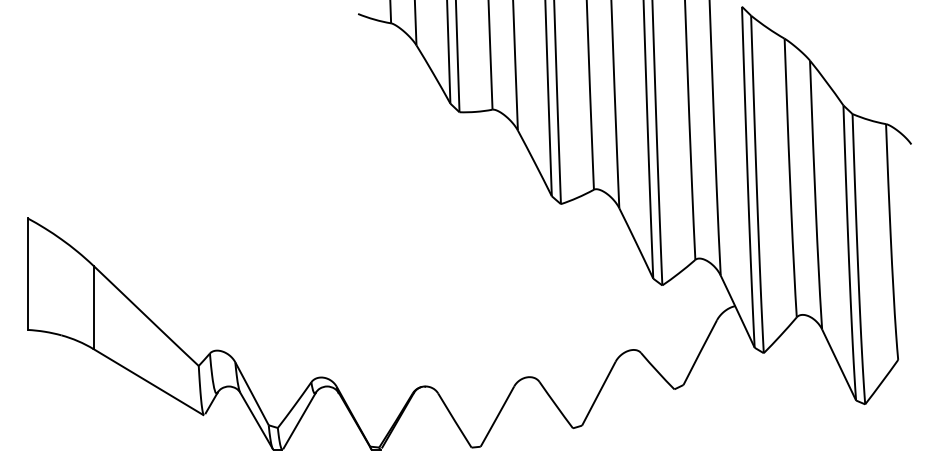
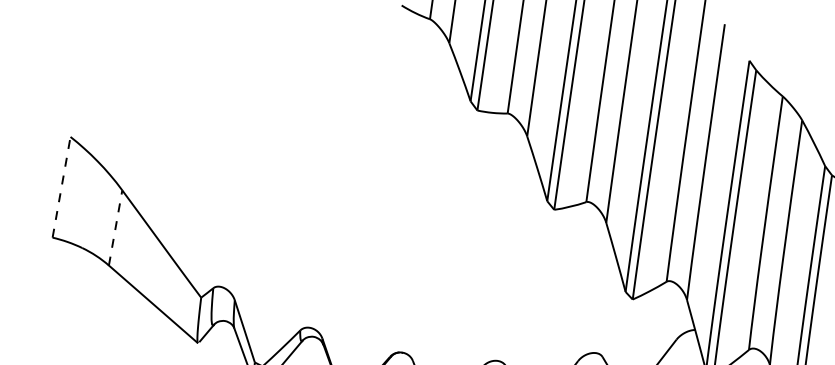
line: (27, 274) -> (61, 187), solid -> dashed
line: (93, 307) -> (115, 227), solid -> dashed

